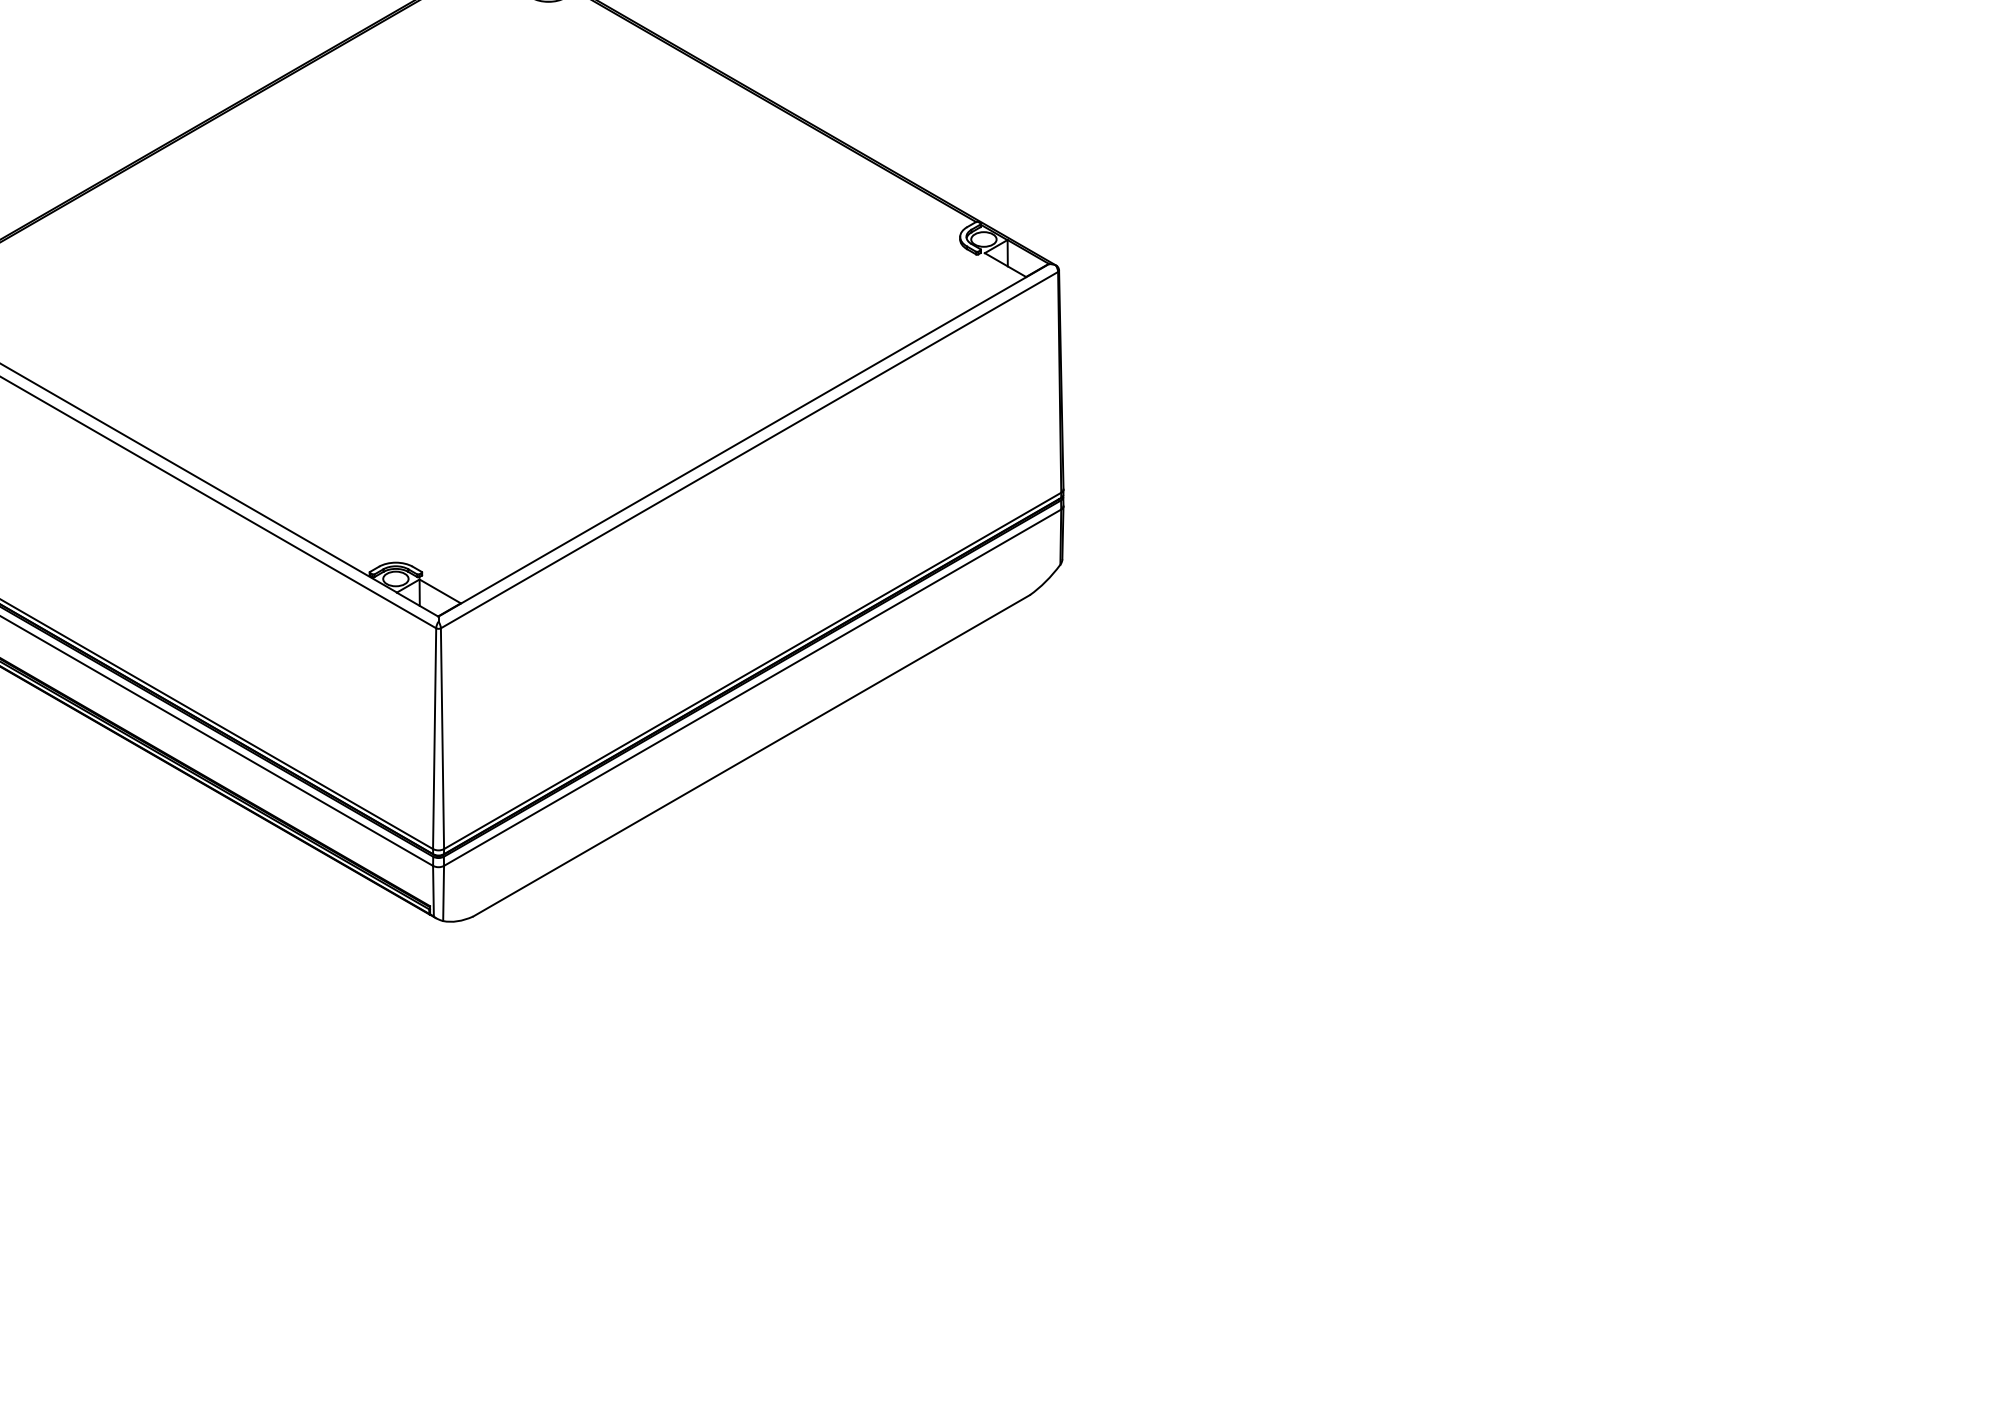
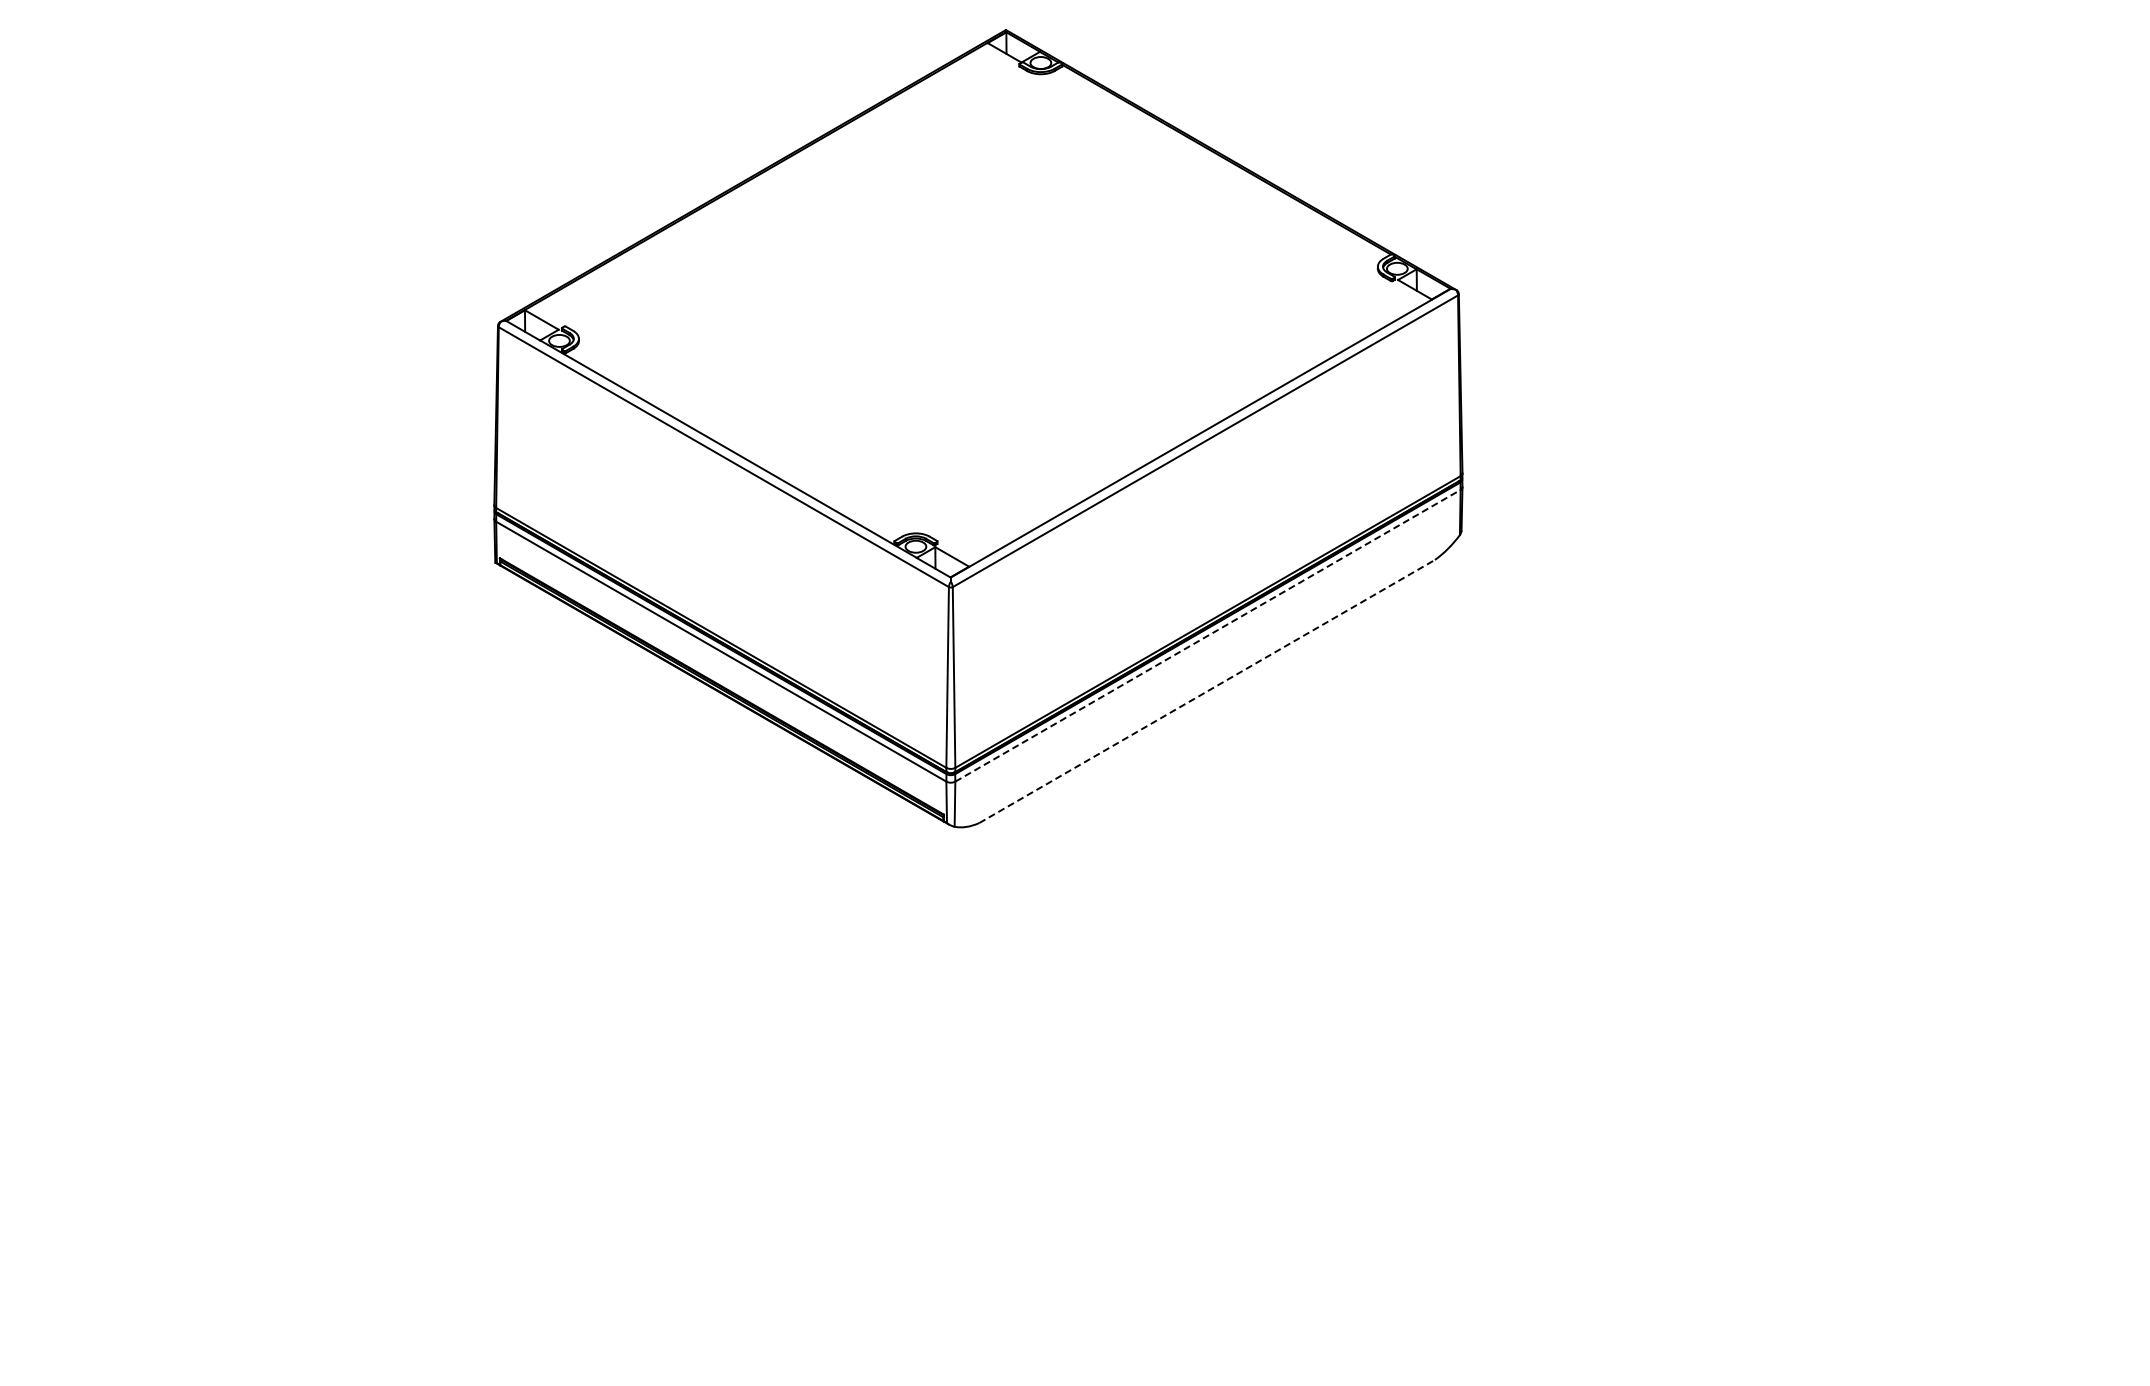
line: (752, 687) -> (1207, 635), solid -> dashed
line: (752, 755) -> (1207, 691), solid -> dashed

